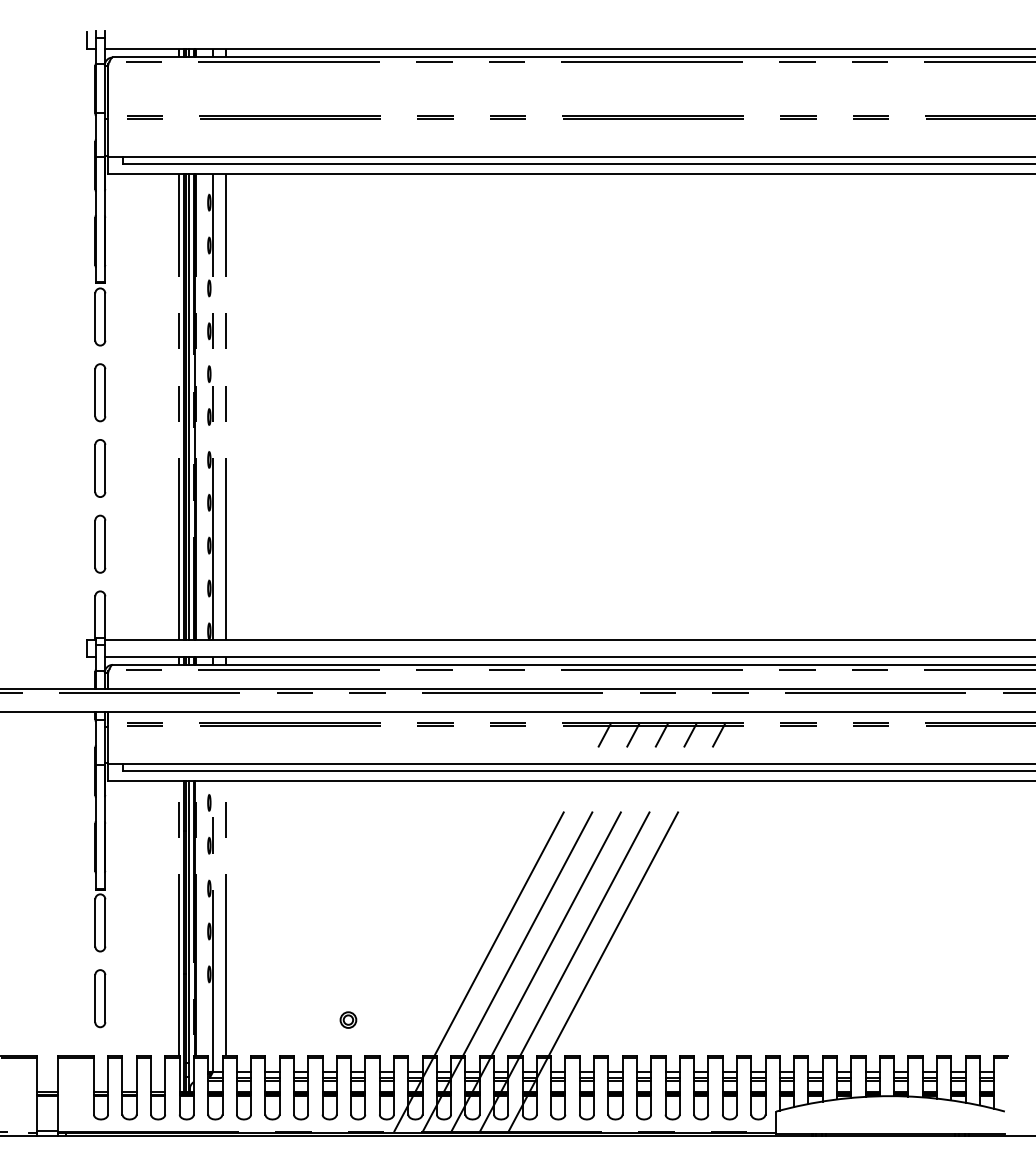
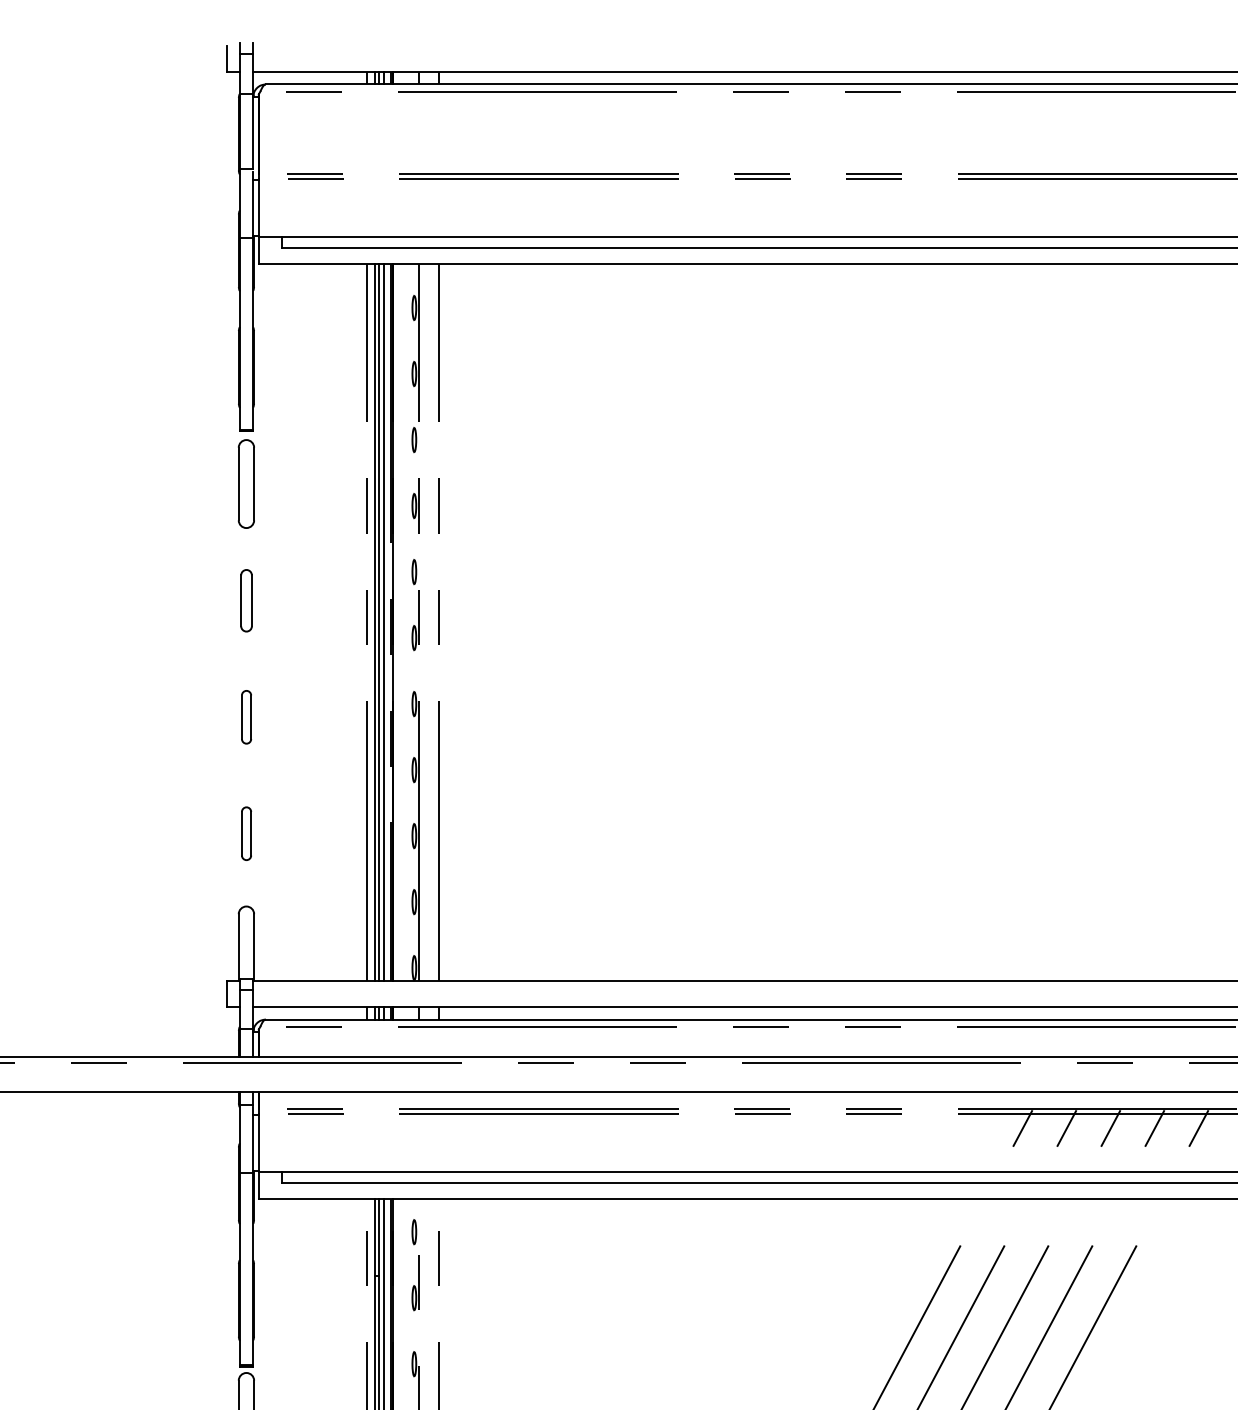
part: (100, 392) -> (246, 600), size x0.7
part: (100, 468) -> (246, 717), size x0.6
part: (100, 543) -> (246, 832), size x0.6

